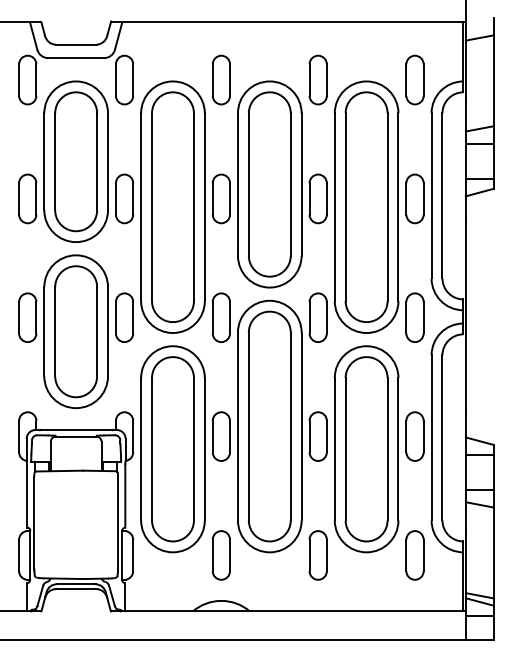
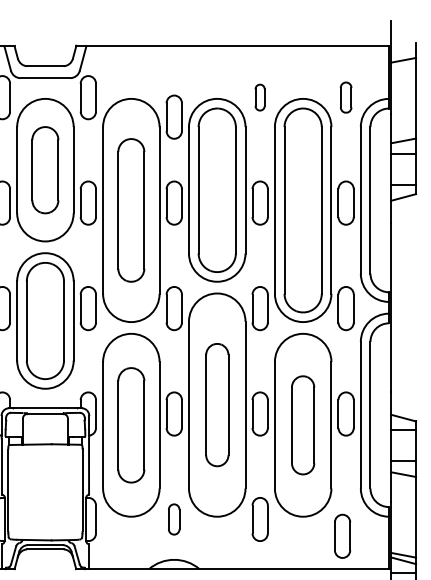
part: (220, 79) -> (173, 116), moved
part: (317, 79) -> (259, 97), size x0.6
part: (414, 79) -> (345, 97), size x0.7
part: (75, 161) -> (44, 169), size x0.7
part: (172, 206) -> (130, 209), size x0.7
part: (269, 426) -> (216, 405), size x0.6
part: (172, 449) -> (130, 425), size x0.7
part: (366, 449) -> (303, 425), size x0.6
part: (220, 555) -> (173, 519), size x0.7
part: (414, 555) -> (342, 536), moved

